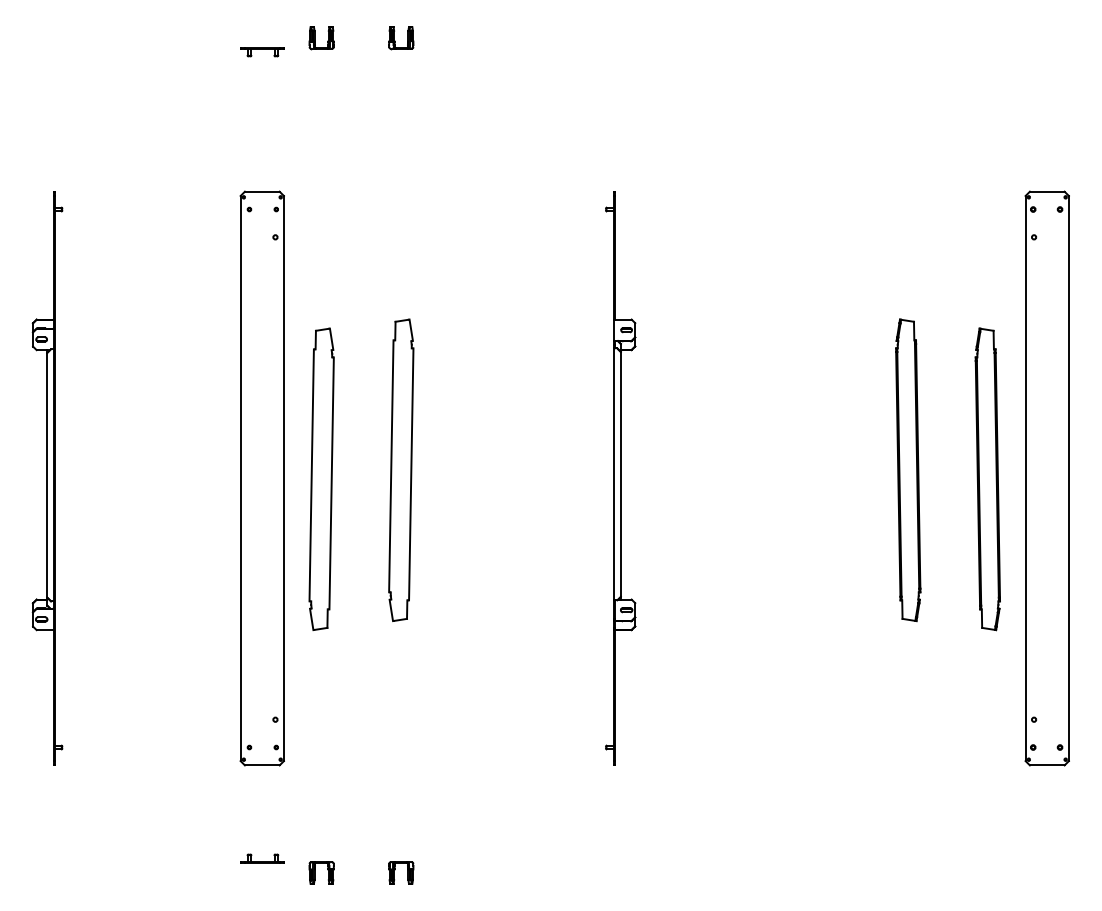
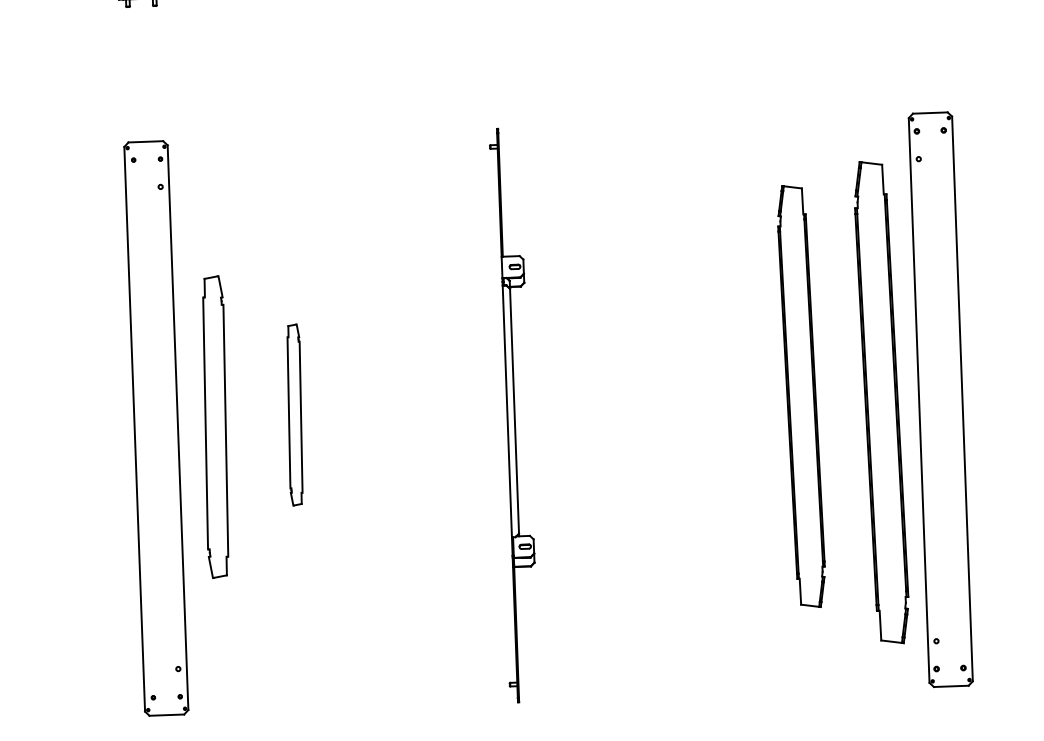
part: (401, 469) -> (295, 414), size x0.6
part: (908, 470) -> (801, 396), size x1.4
part: (987, 479) -> (881, 402), size x1.6

